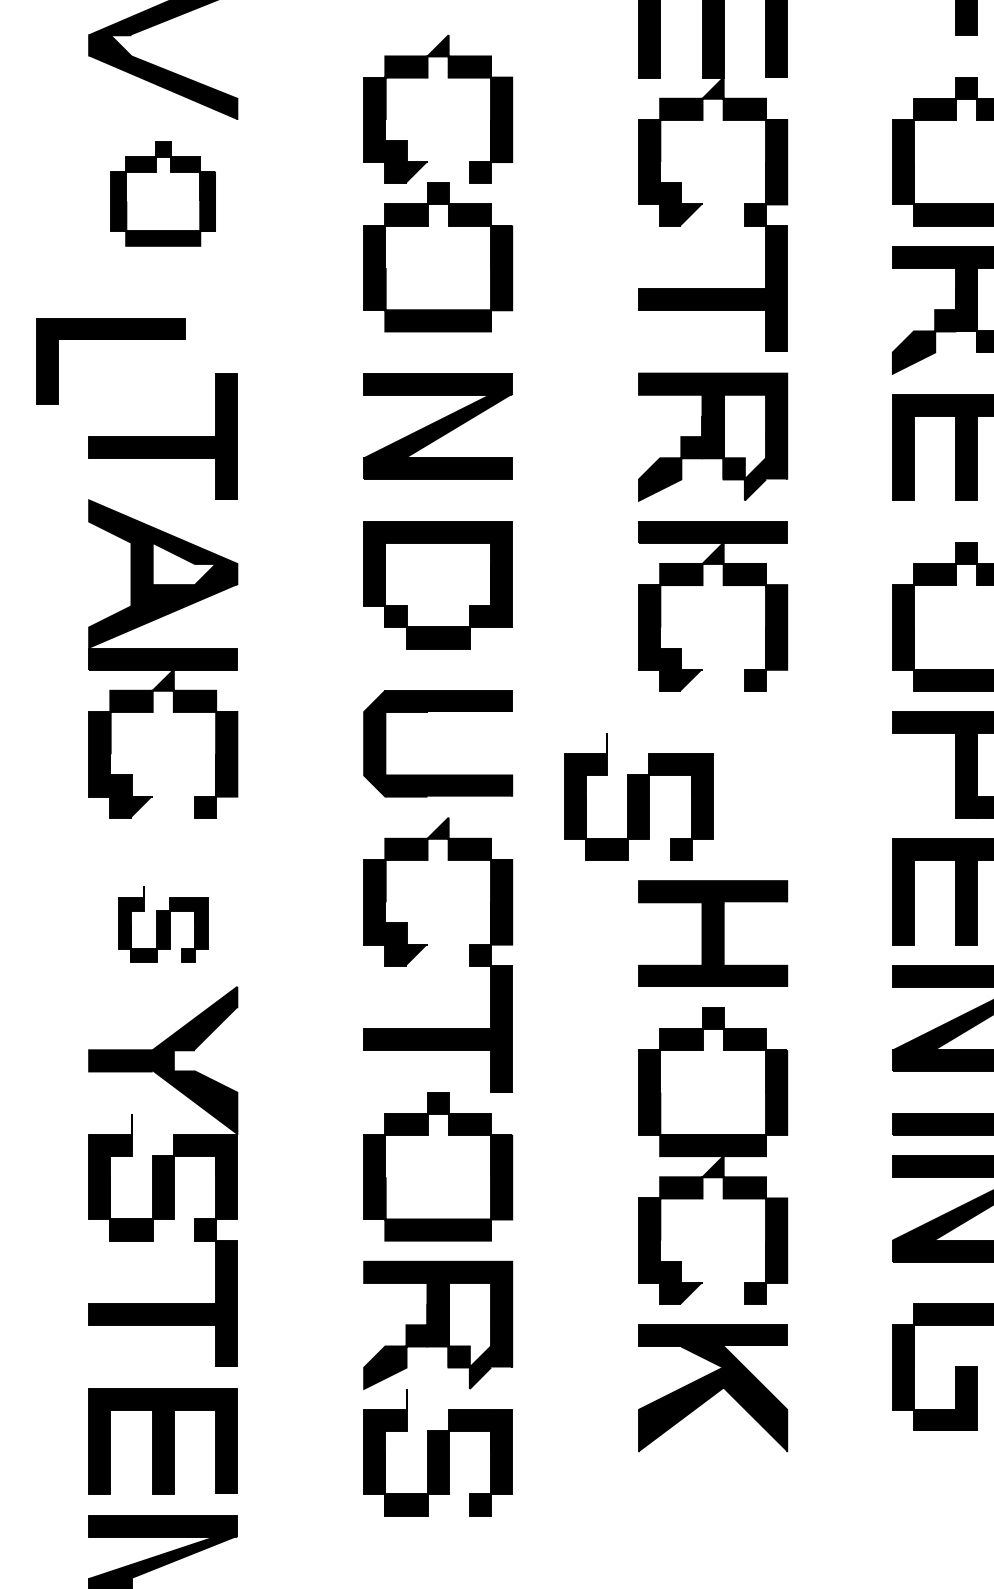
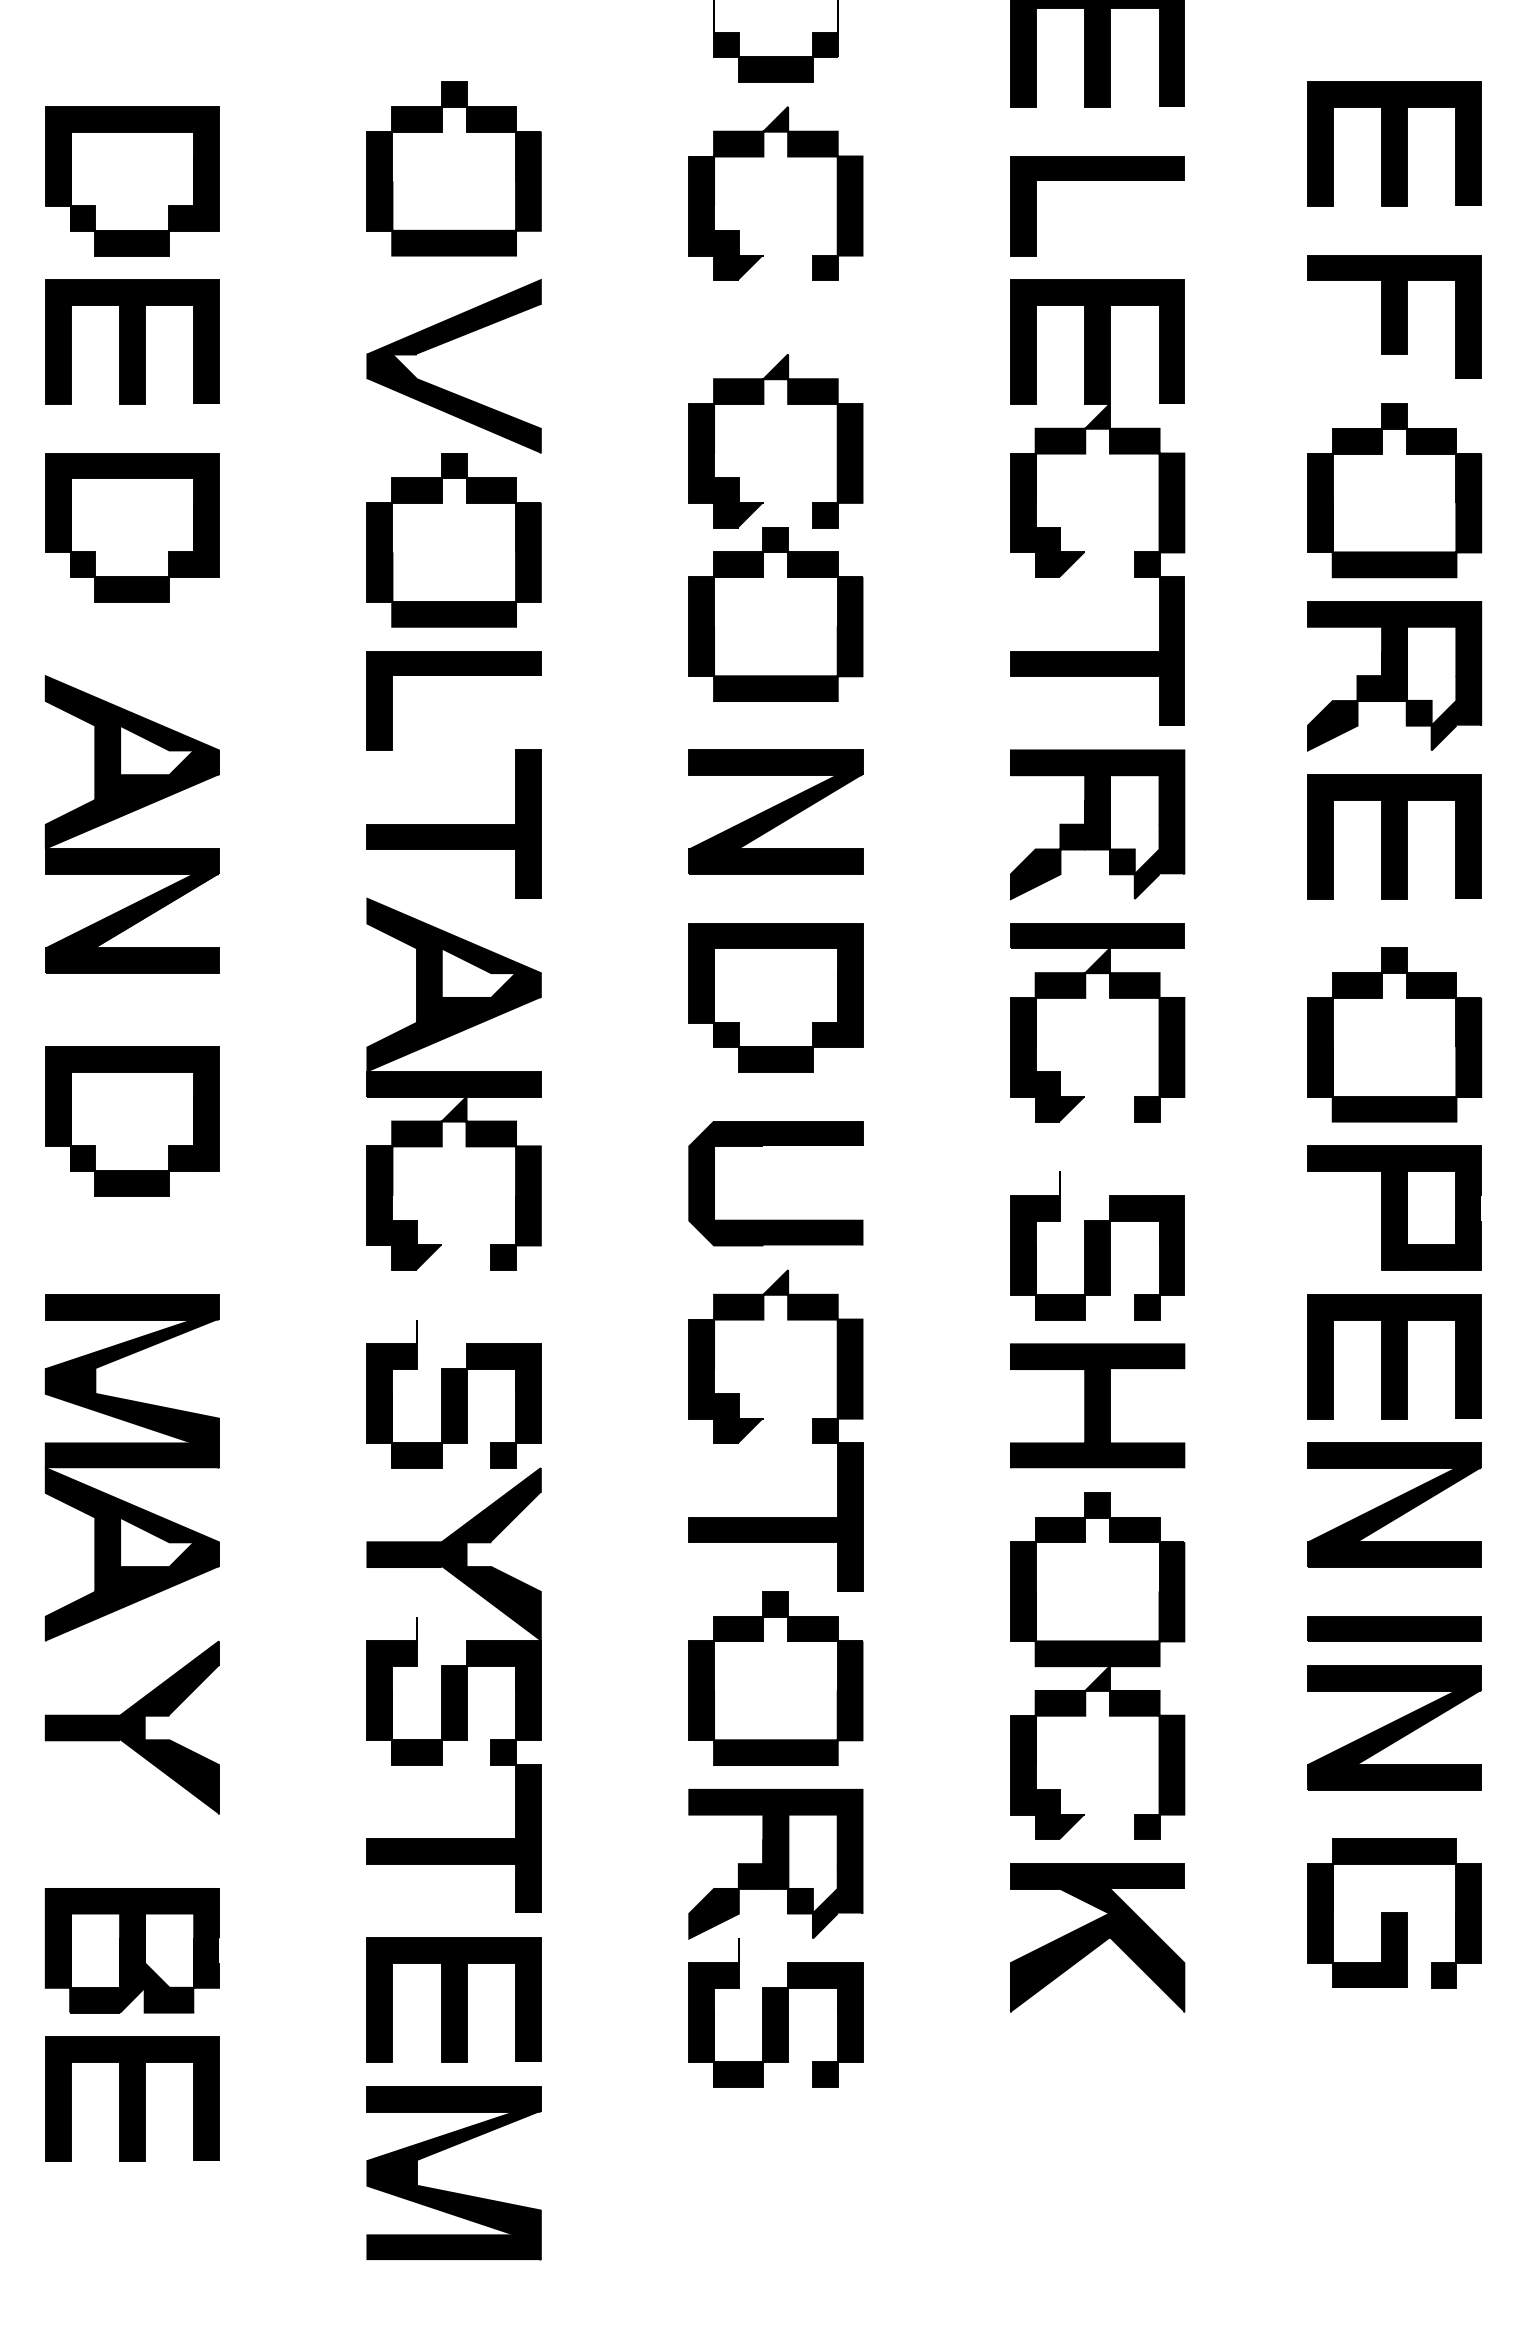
part: (162, 194) -> (453, 540), size x1.43
part: (110, 339) -> (453, 675), moved
part: (638, 796) -> (1097, 1245), moved
part: (162, 923) -> (453, 1394), size x1.67

